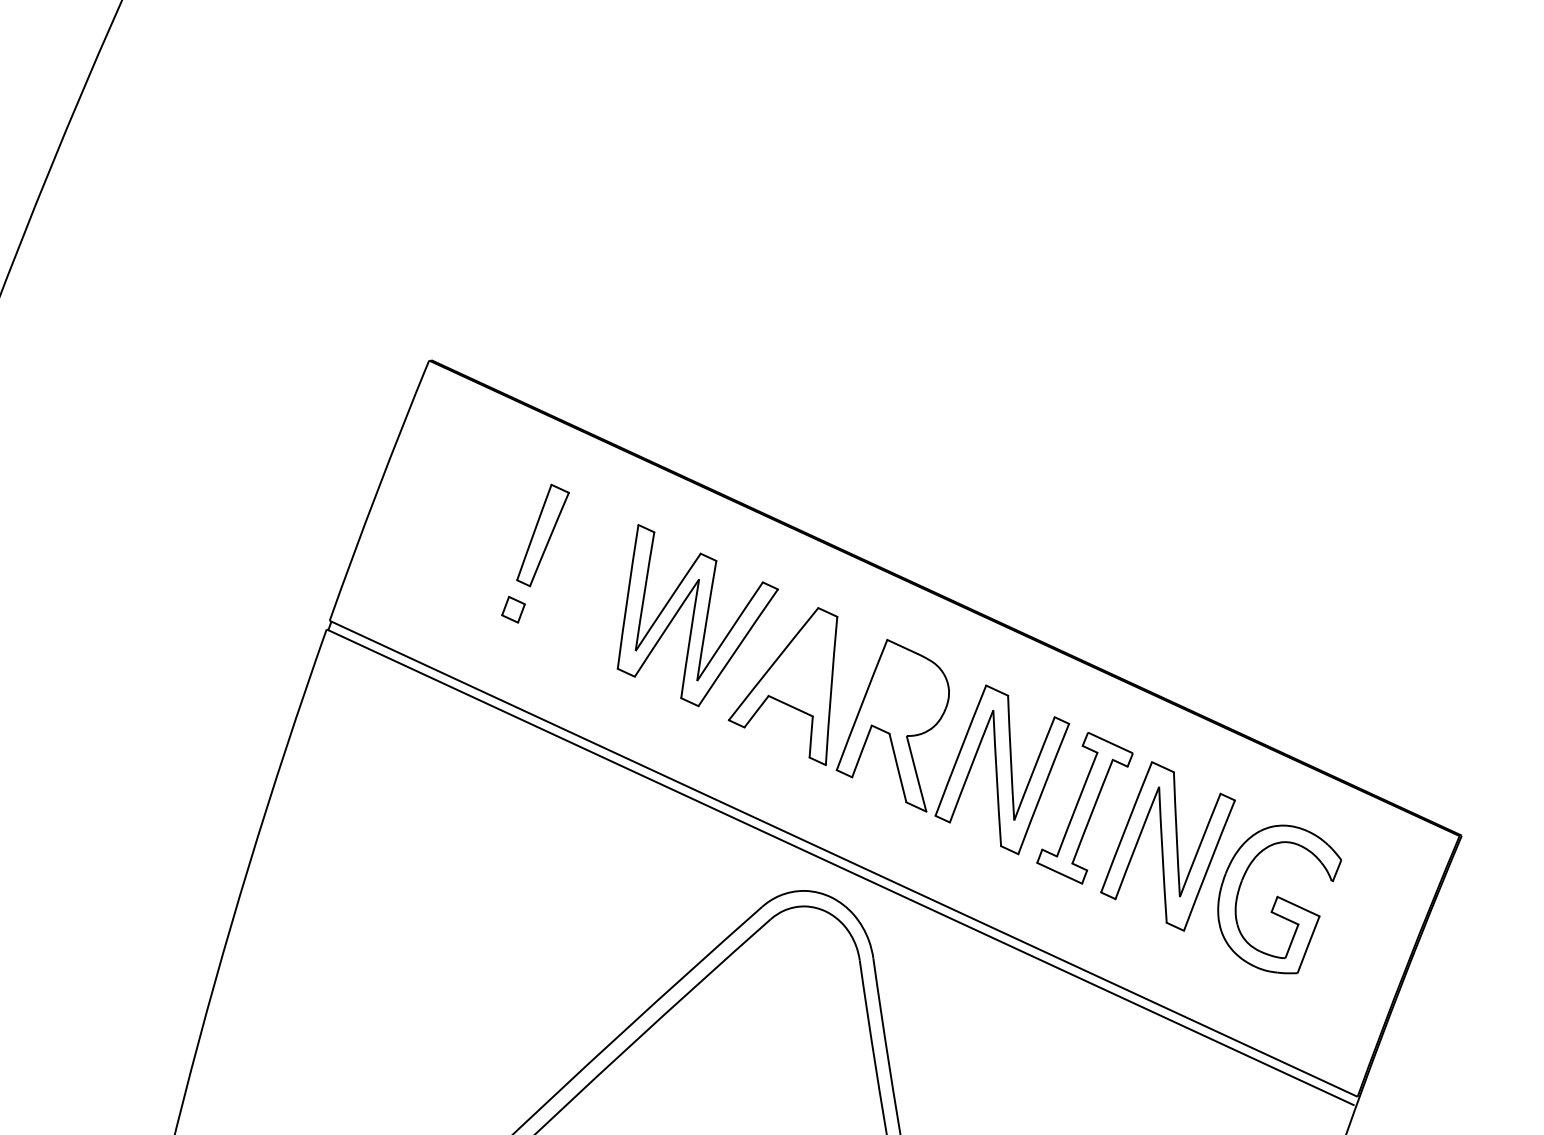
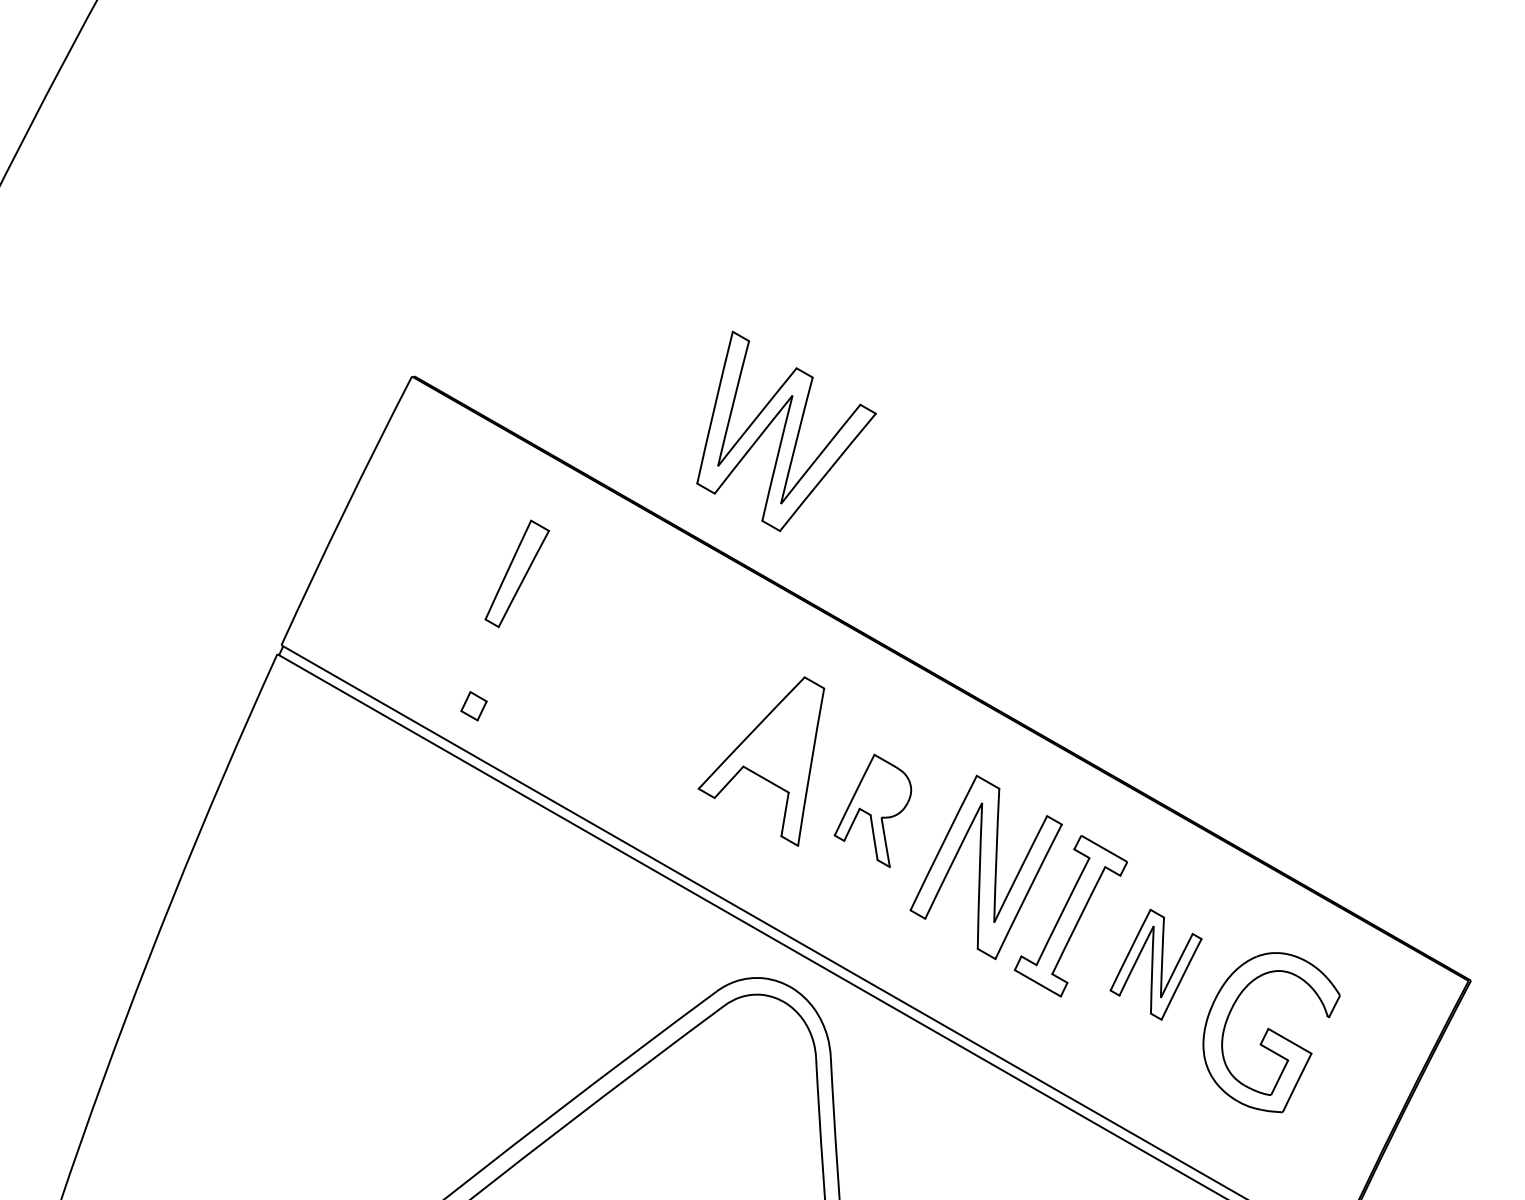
part: (513, 609) -> (474, 705), moved
part: (697, 615) -> (787, 434), moved
part: (892, 725) -> (873, 809), size x0.6
part: (1167, 846) -> (1155, 964), size x0.6

